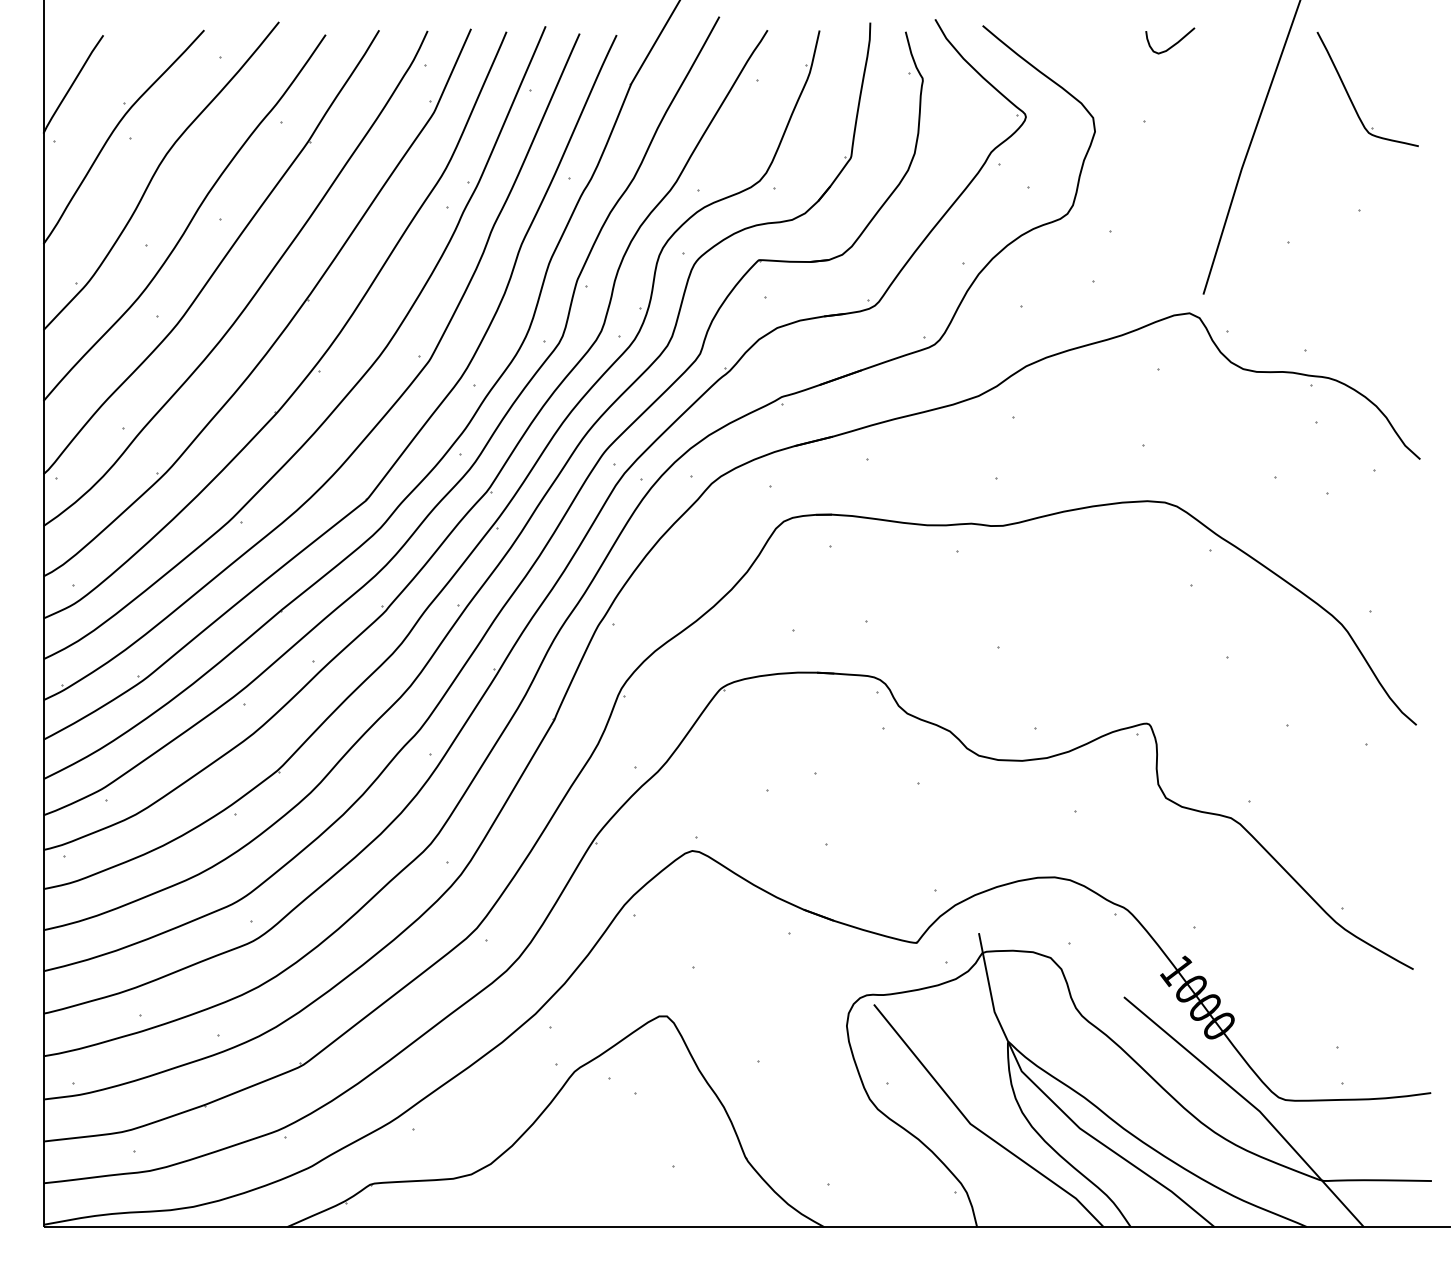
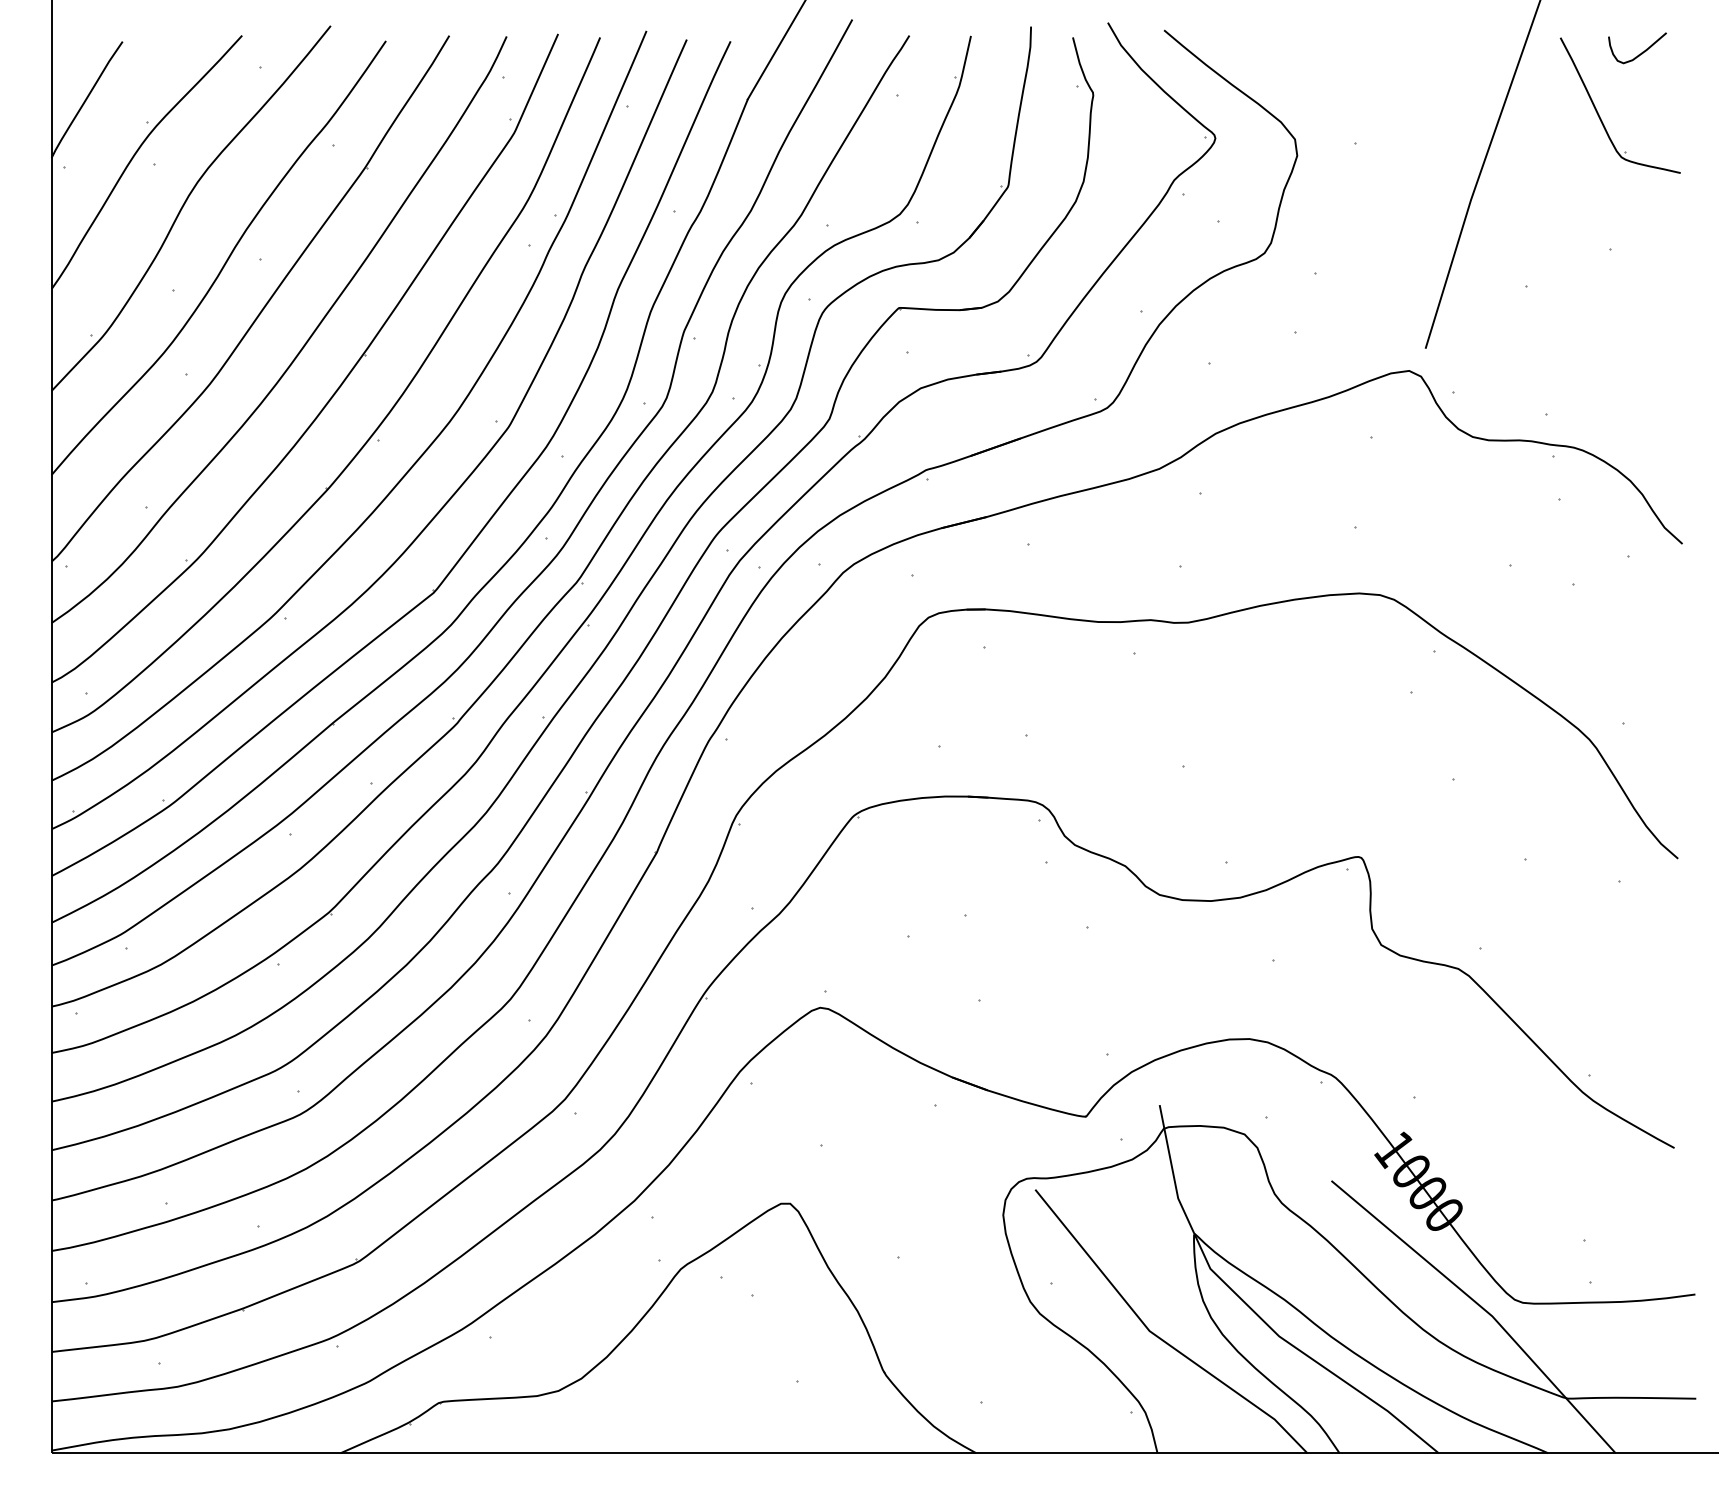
curve: (1174, 43) -> (1642, 51), moved

